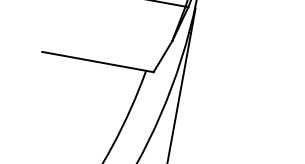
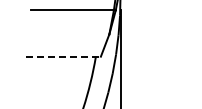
line: (99, 62) -> (64, 56), solid -> dashed

